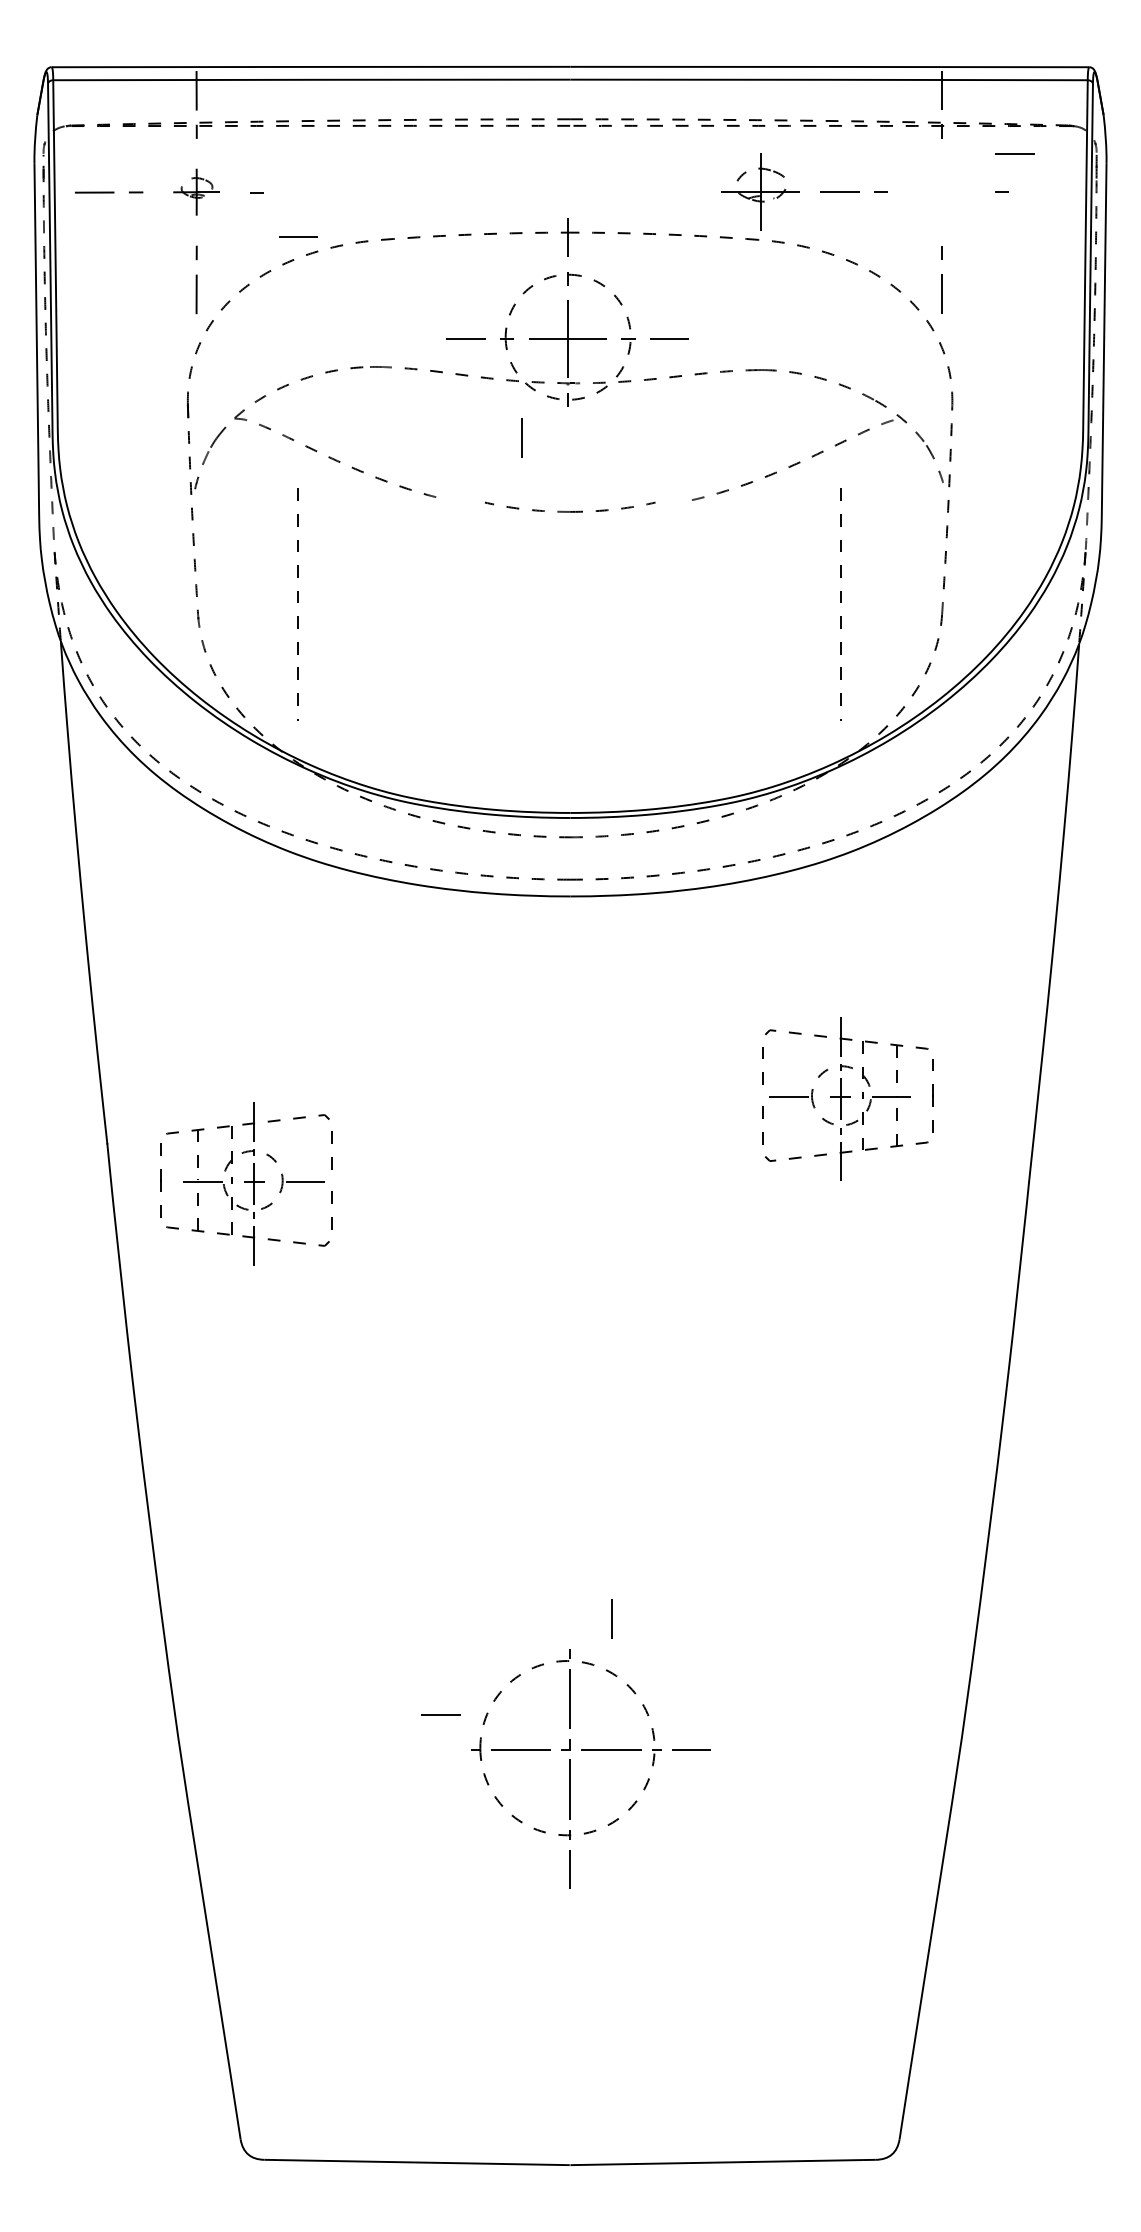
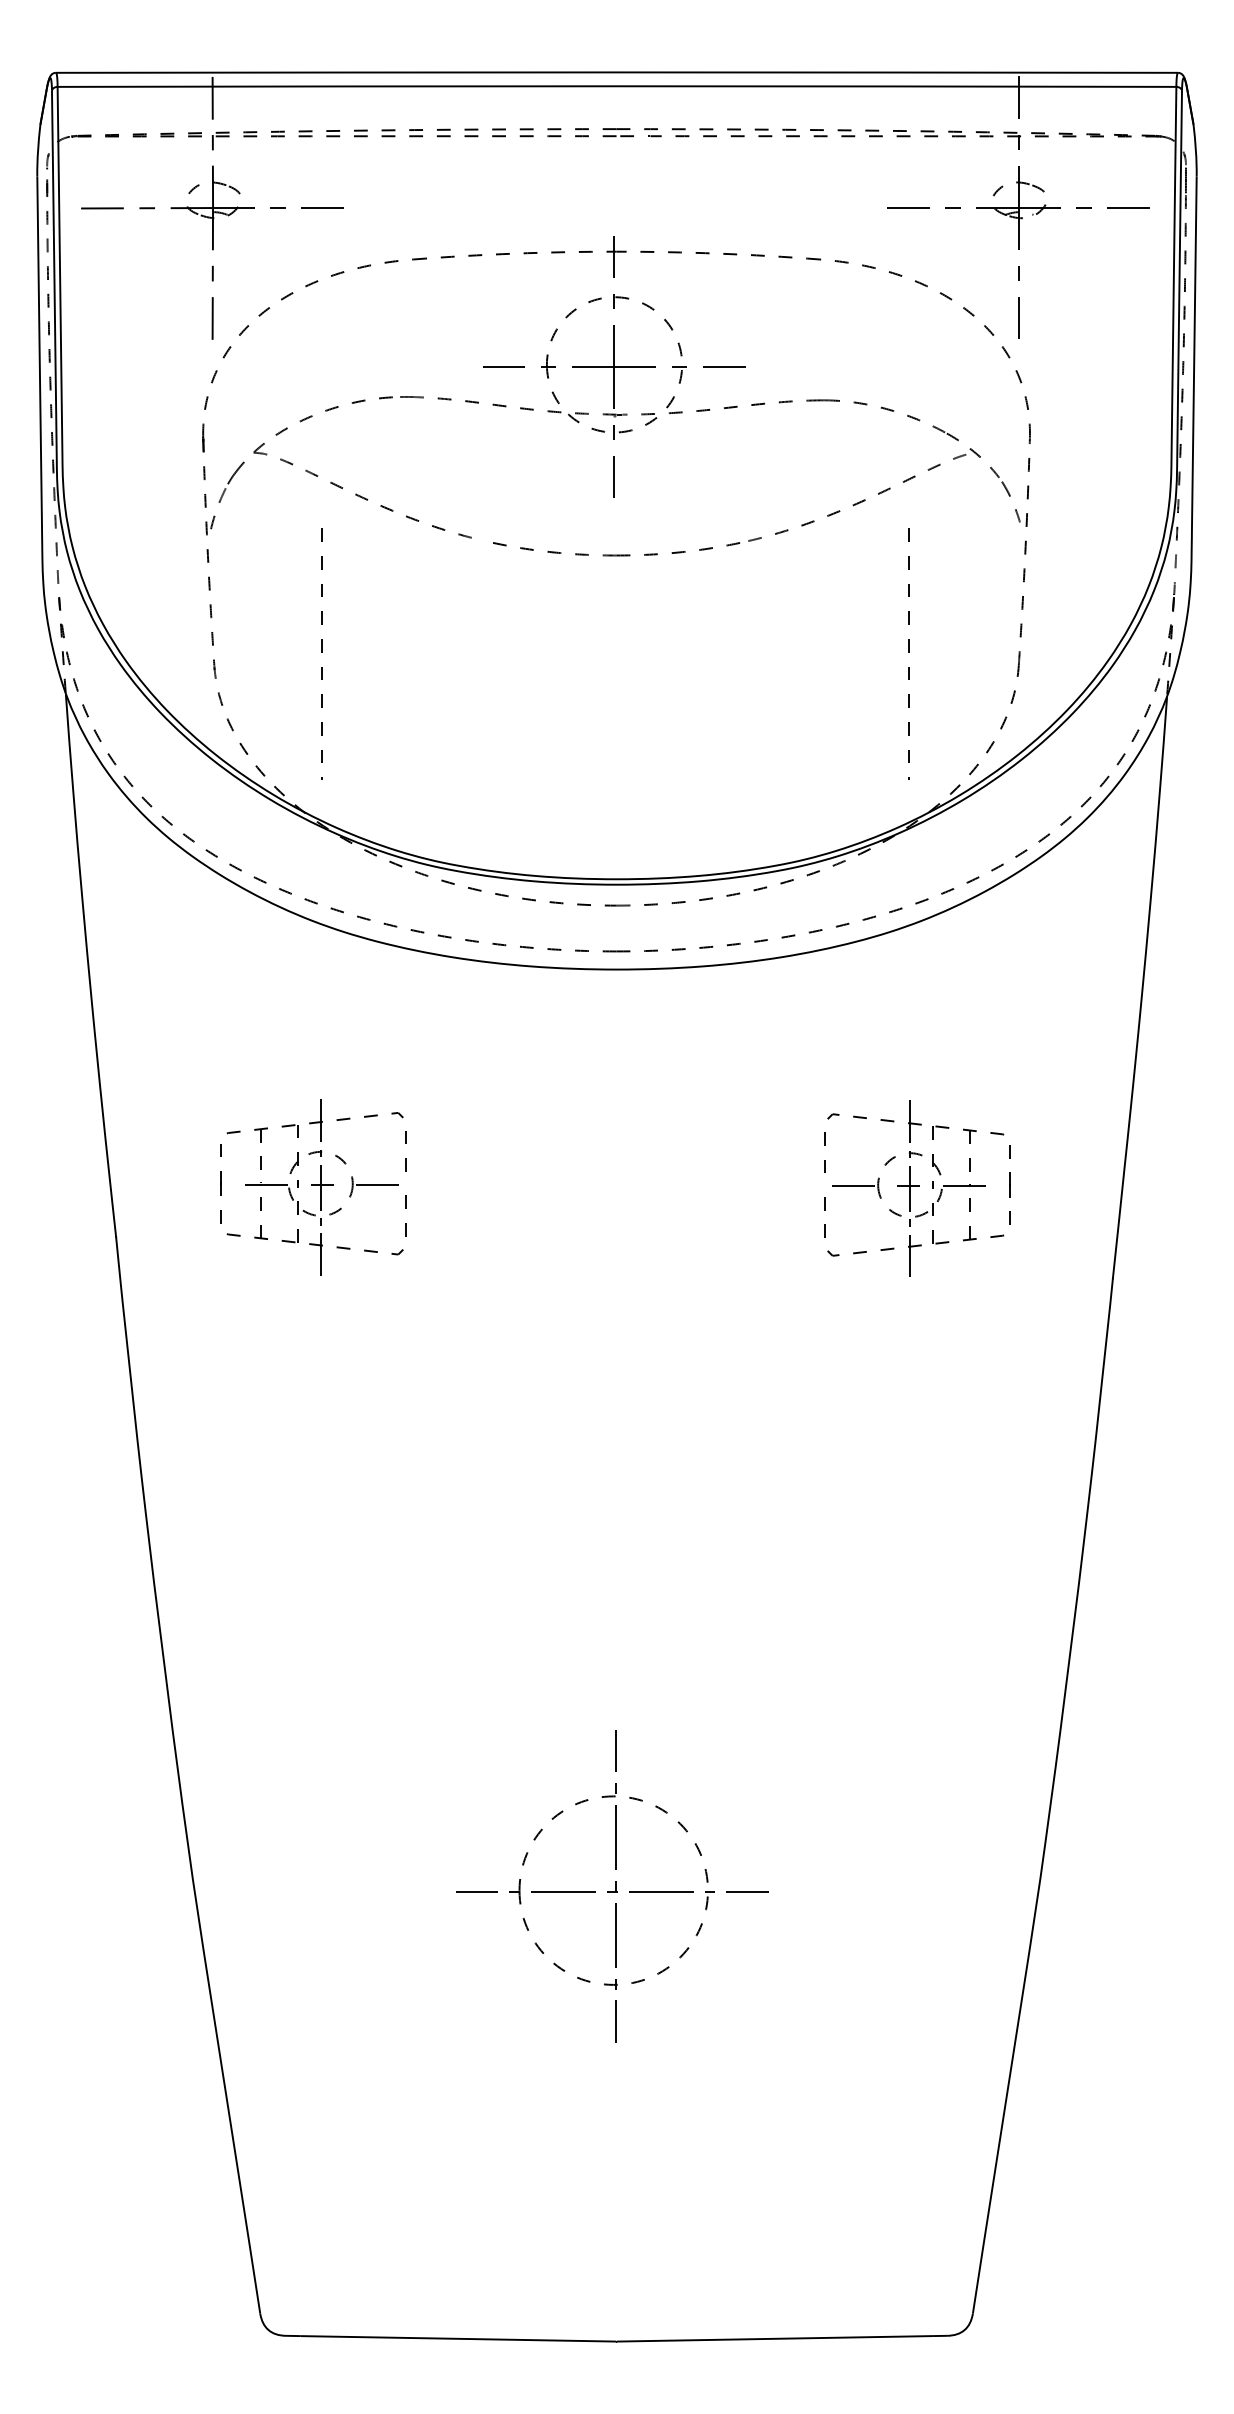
line: (1014, 153) -> (1128, 207), moved
part: (196, 191) -> (212, 207), size x1.67
part: (760, 191) -> (1018, 207), moved
line: (298, 236) -> (322, 207), moved
line: (521, 437) -> (613, 476), moved
part: (570, 508) -> (616, 549), size x1.43
part: (246, 1183) -> (313, 1187), moved
line: (611, 1618) -> (615, 1750), moved
line: (440, 1713) -> (476, 1891), moved

